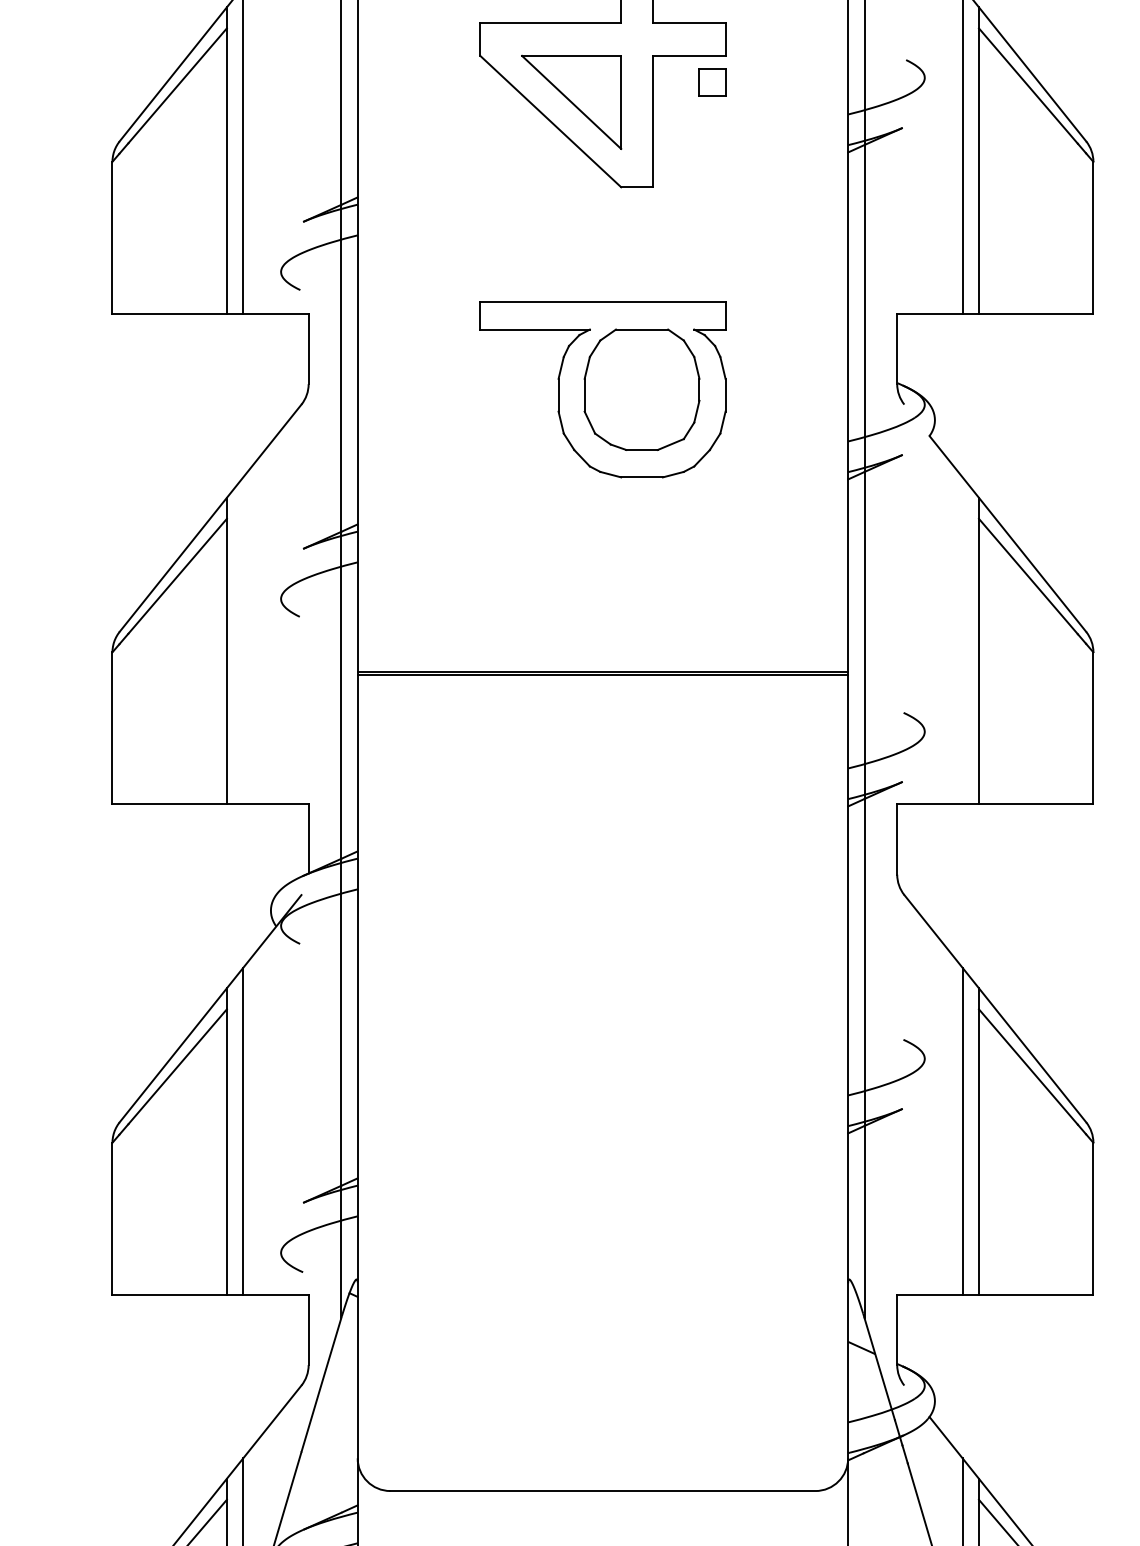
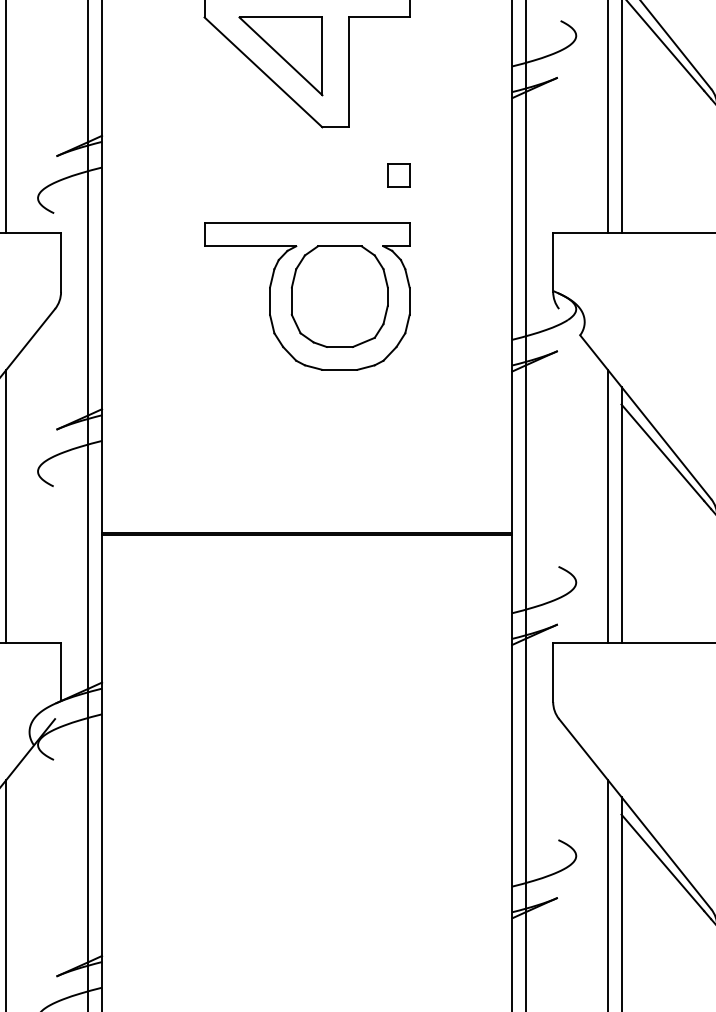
part: (712, 82) -> (398, 175), moved
line: (243, 640) -> (6, 506), added
line: (962, 640) -> (607, 506), added

